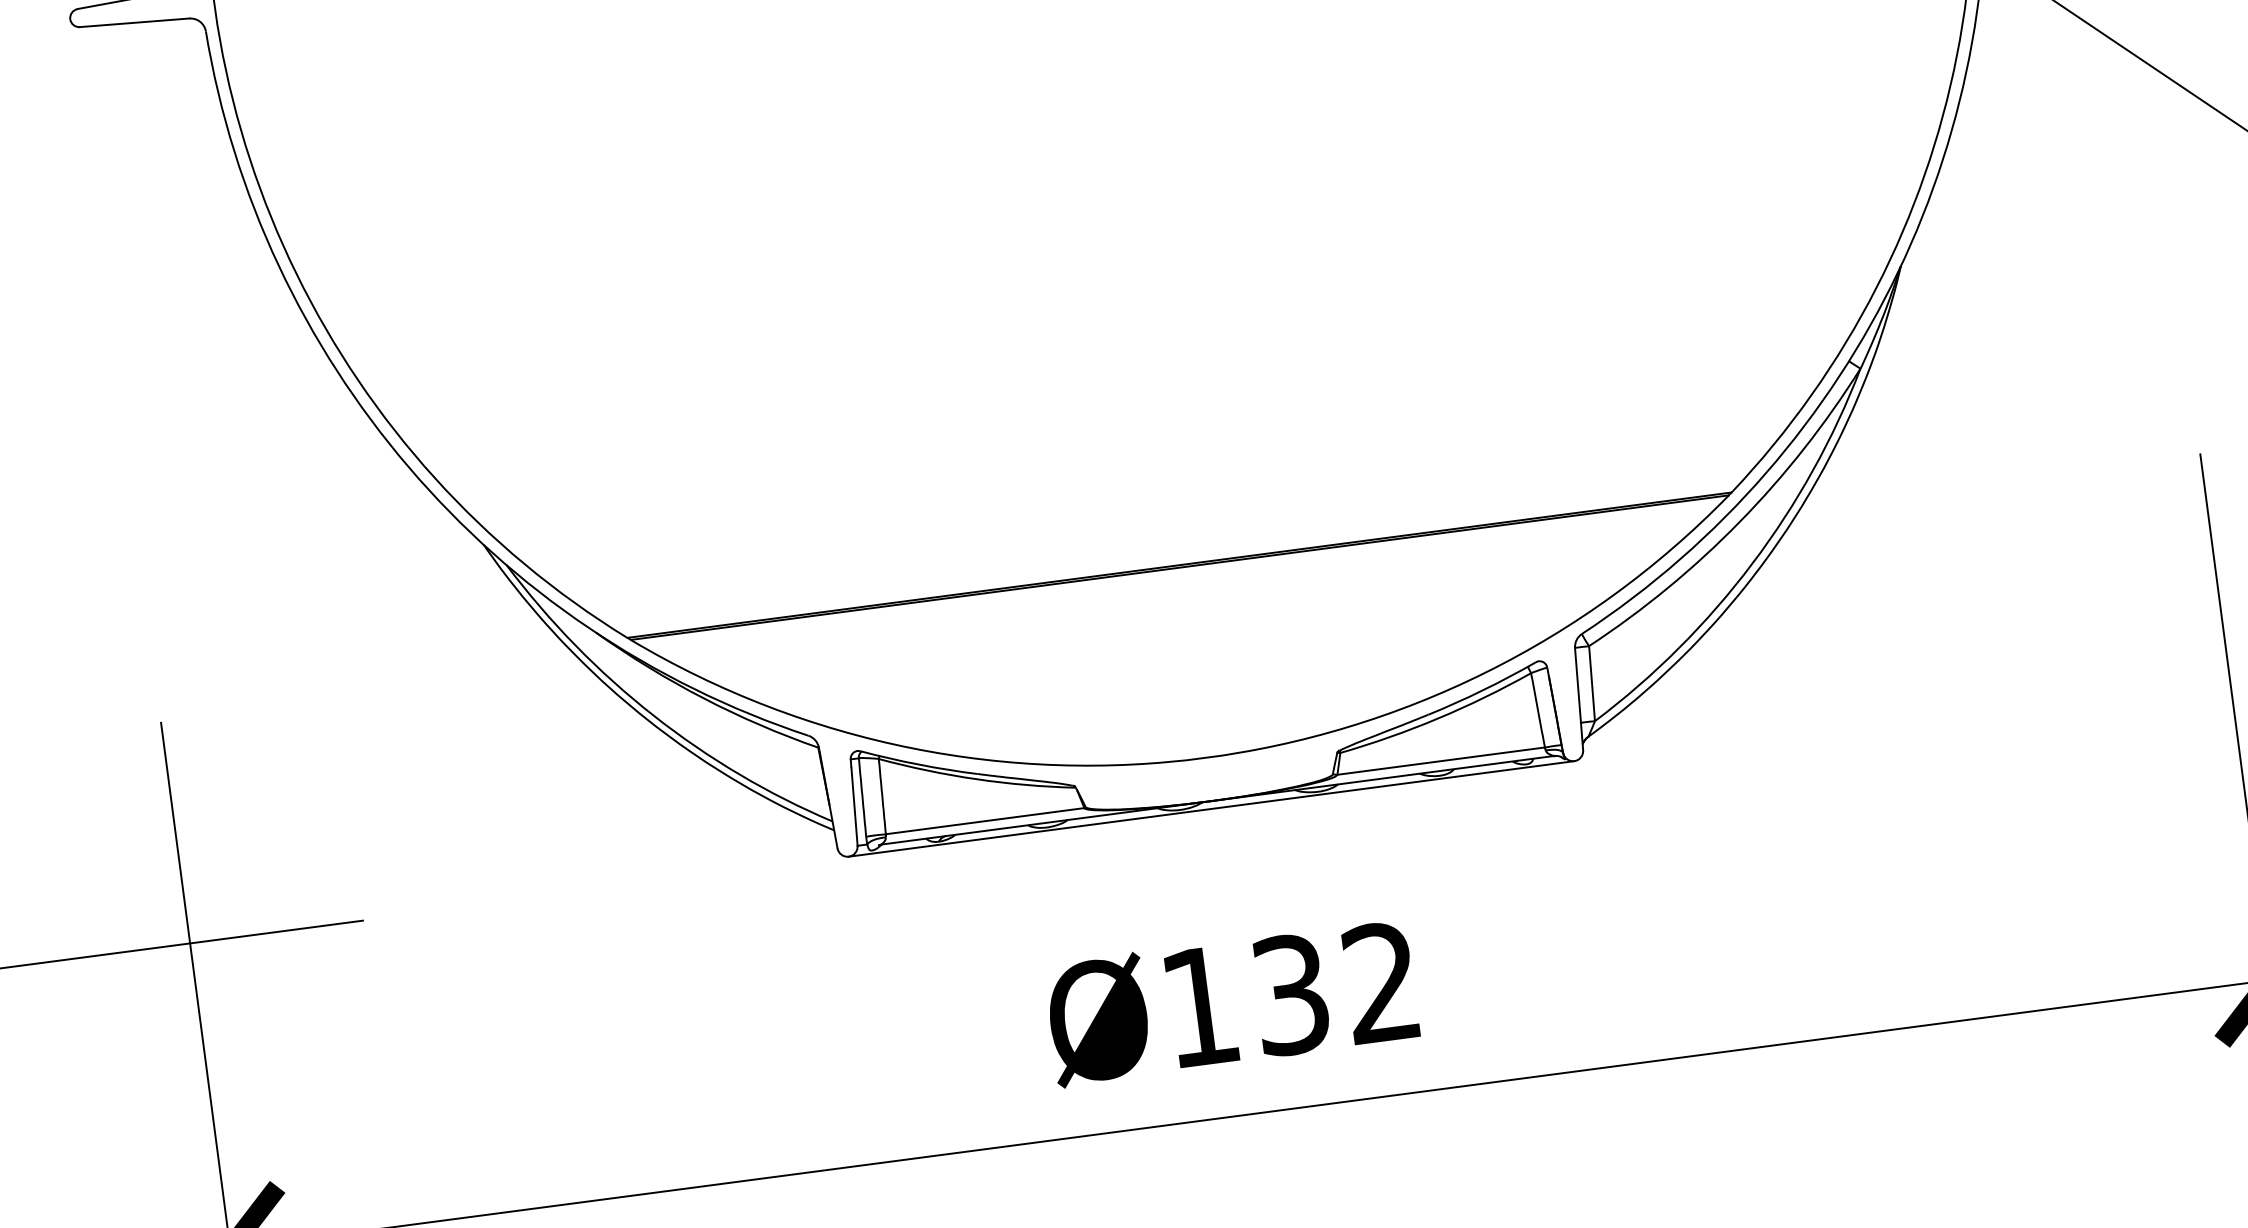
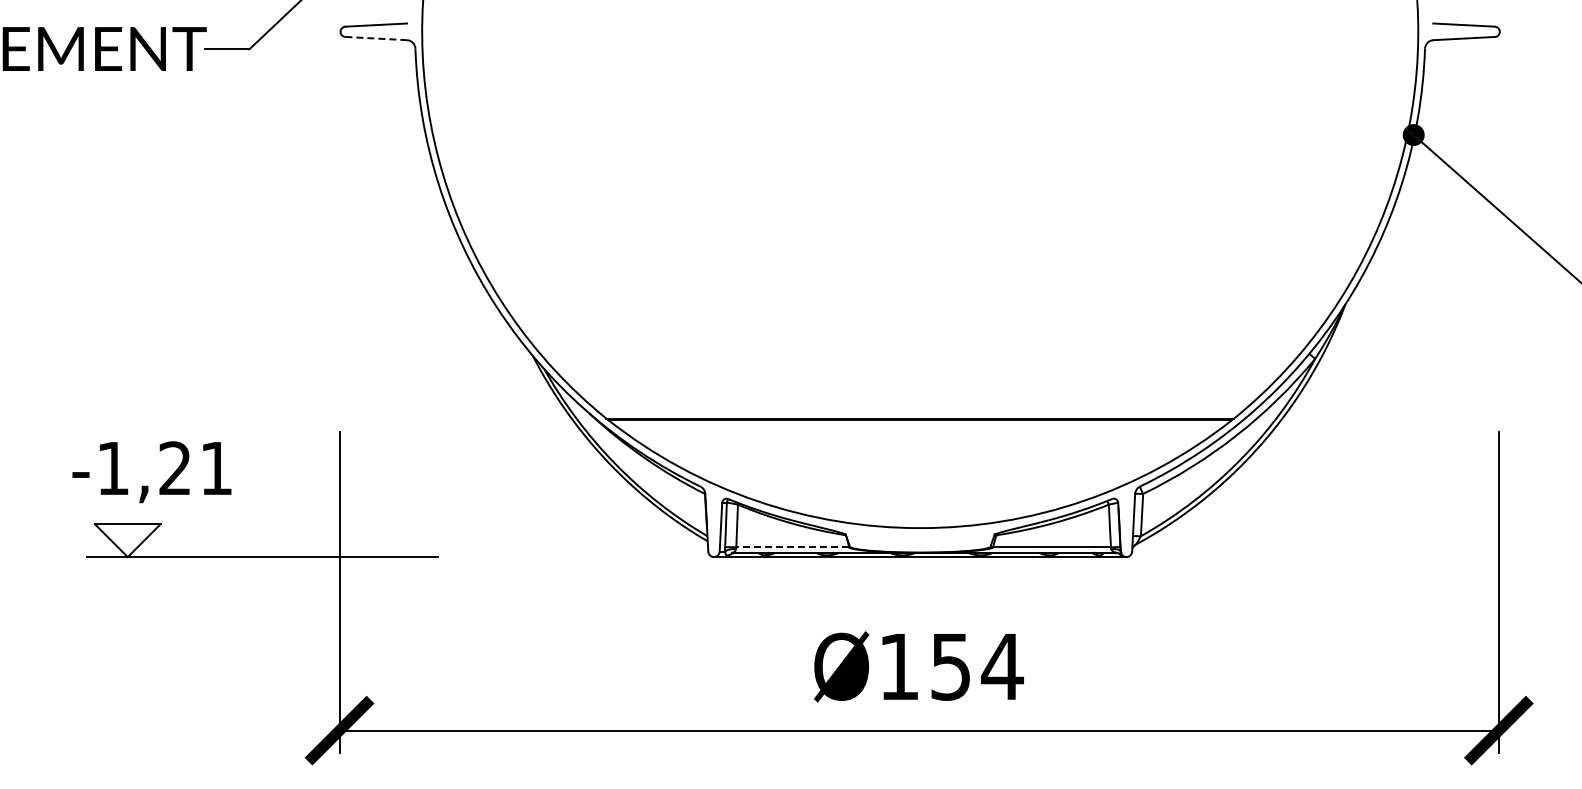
line: (135, 22) -> (376, 38), solid -> dashed
line: (984, 821) -> (792, 547), solid -> dashed
text: (1337, 988) -> (977, 666), Ø132 -> Ø154

